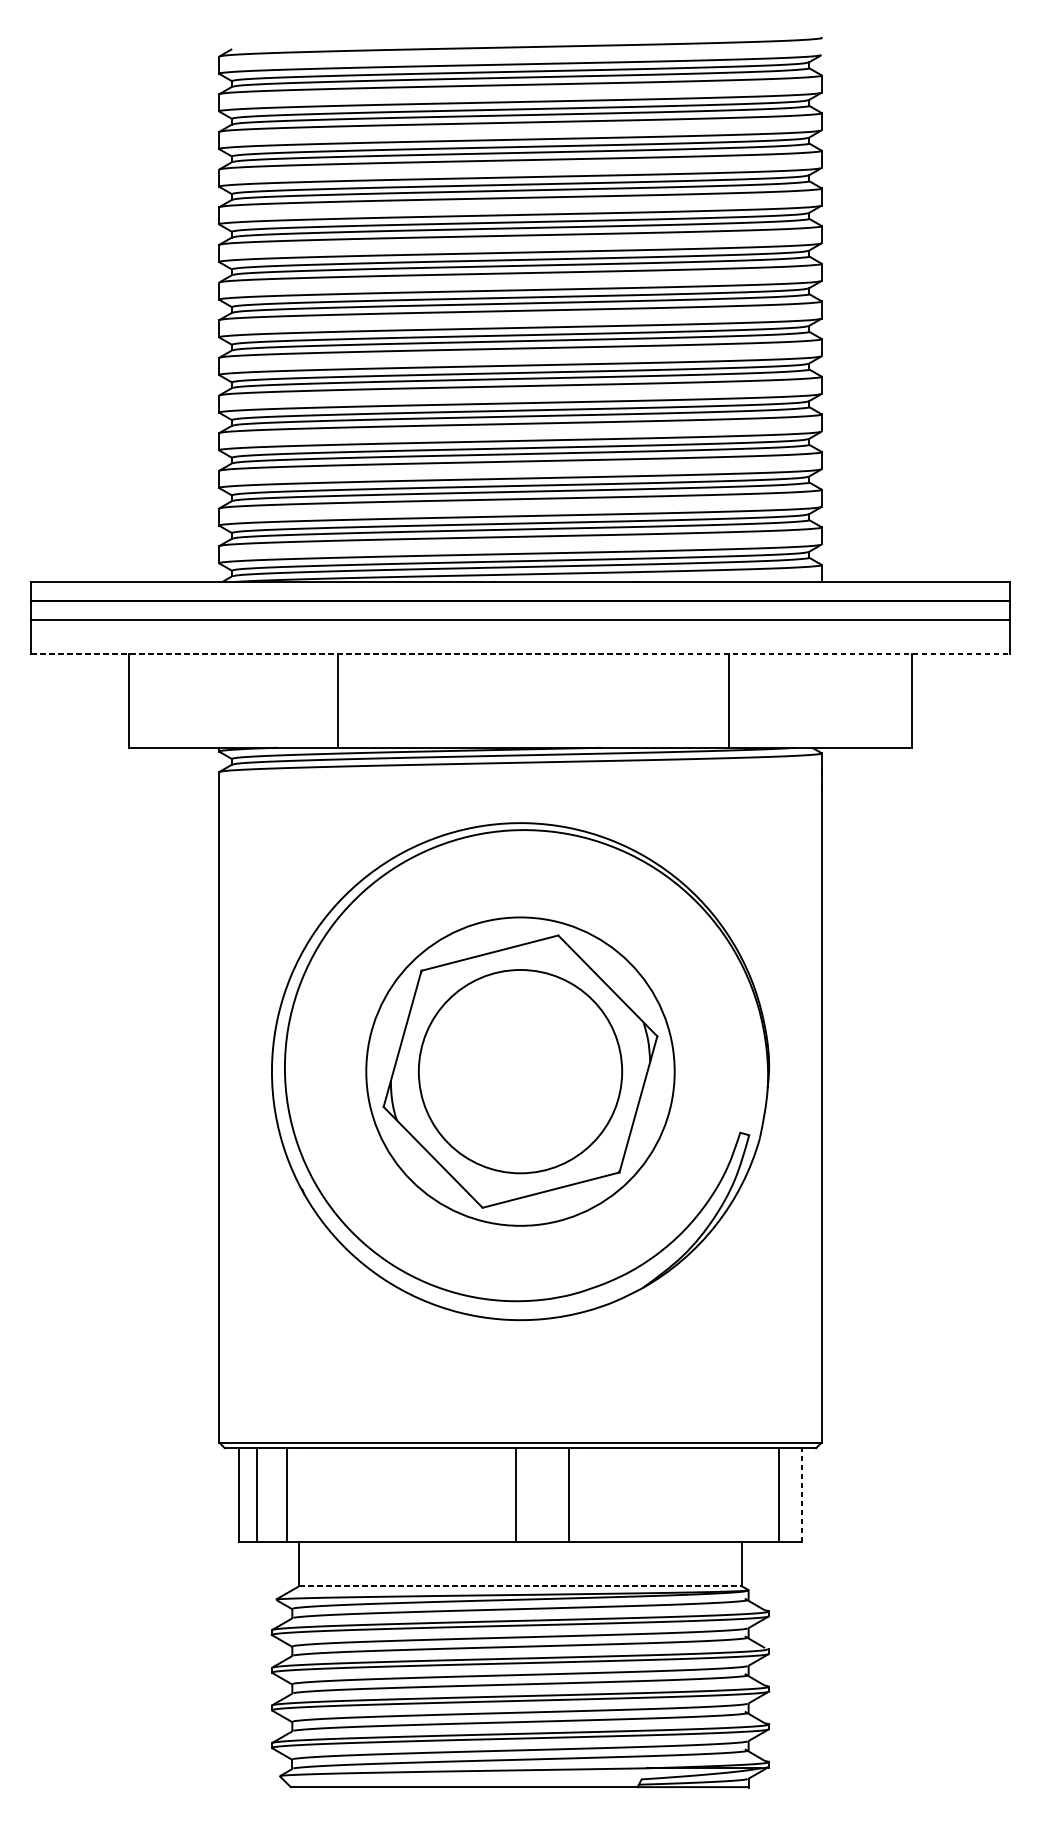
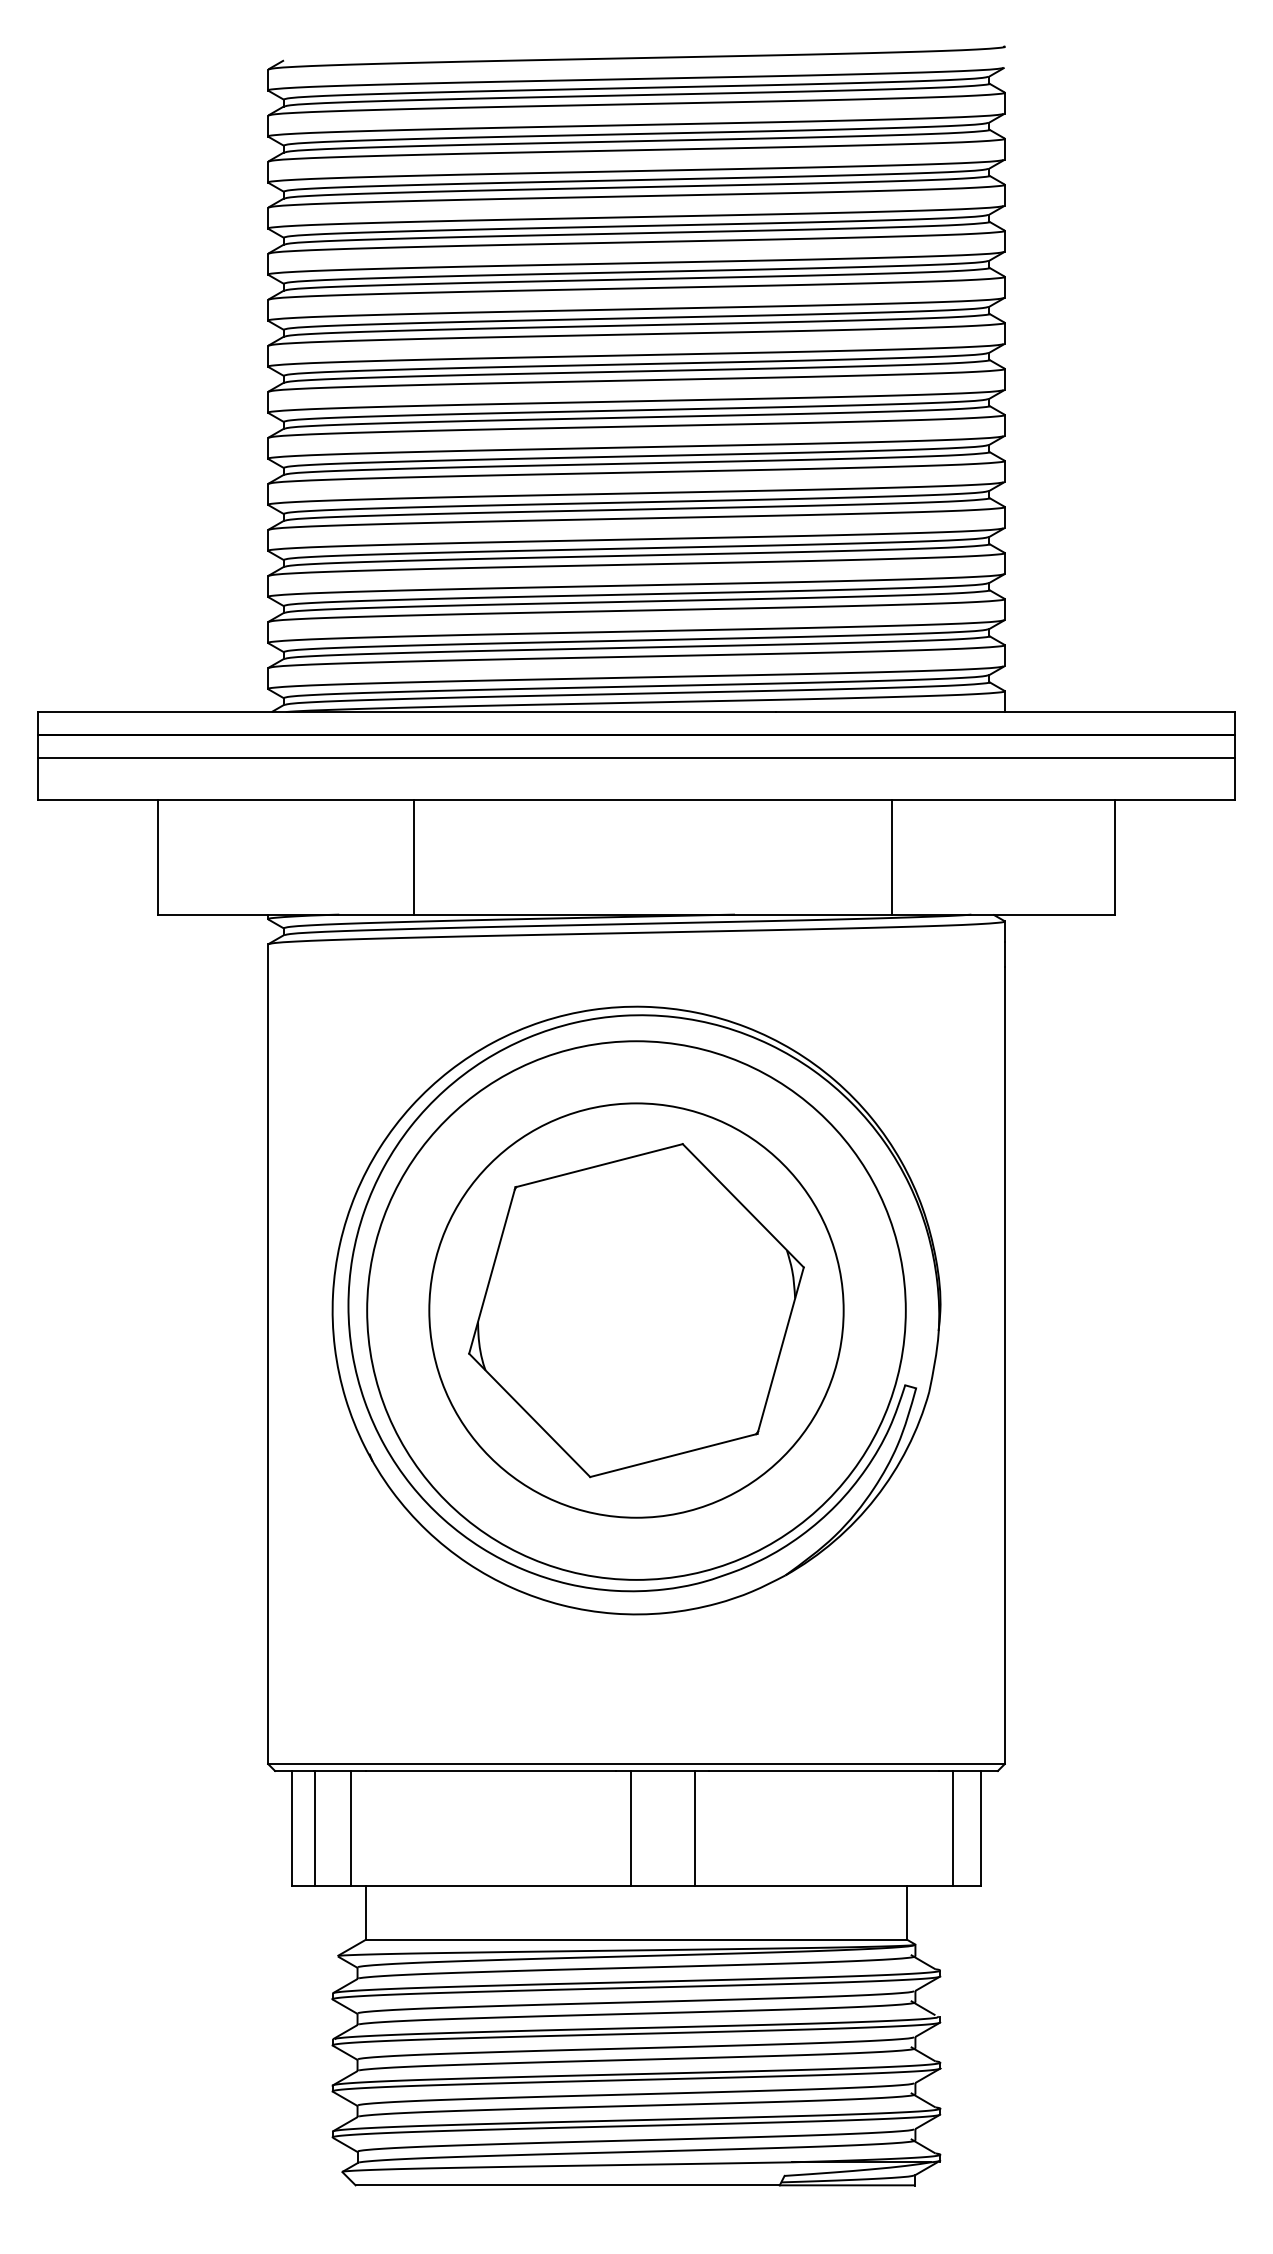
line: (520, 653) -> (636, 799), dashed -> solid
circle: (520, 1071) -> (636, 1310), size x1.43
circle: (520, 1071) -> (636, 1310), size x1.67
line: (801, 1495) -> (980, 1828), dashed -> solid
line: (521, 1586) -> (637, 1939), dashed -> solid

